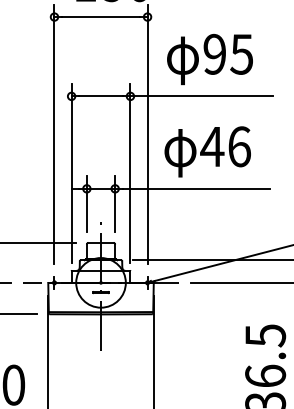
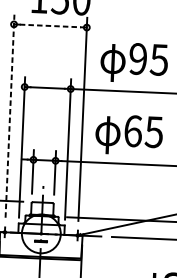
line: (101, 17) -> (50, 26), solid -> dashed
line: (54, 134) -> (10, 116), solid -> dashed
text: (225, 146) -> (143, 131), 46 -> 65

